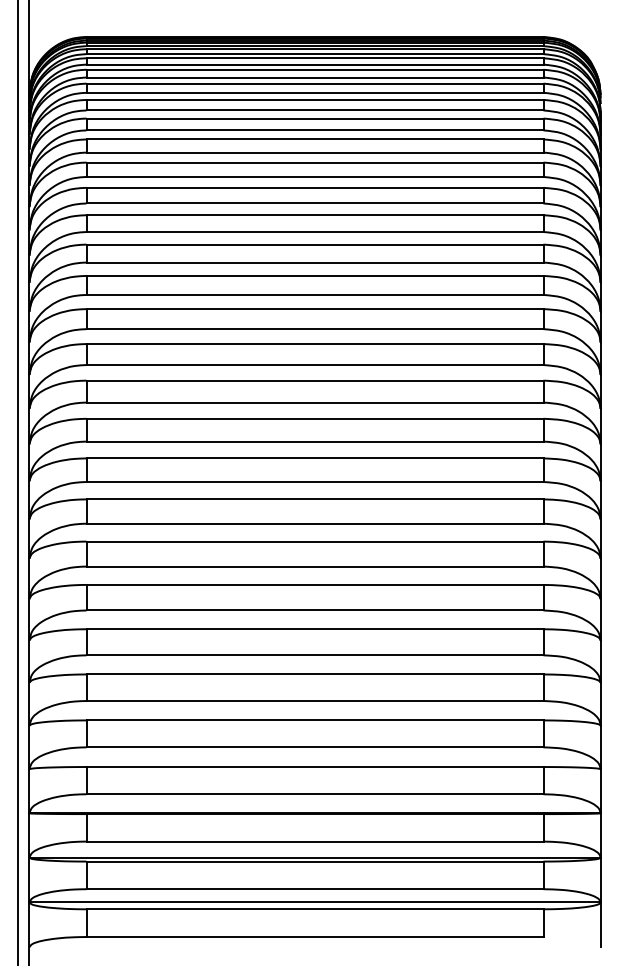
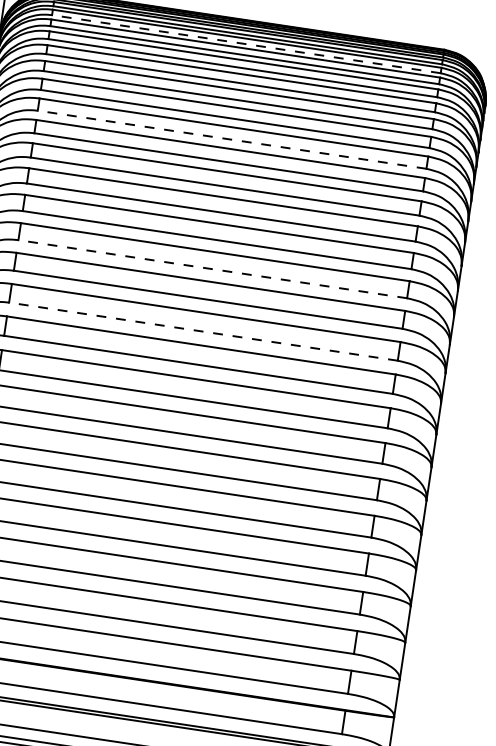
line: (314, 64) -> (245, 44), solid -> dashed
line: (314, 176) -> (231, 139), solid -> dashed
line: (314, 329) -> (212, 269), solid -> dashed
line: (314, 402) -> (202, 331), solid -> dashed

